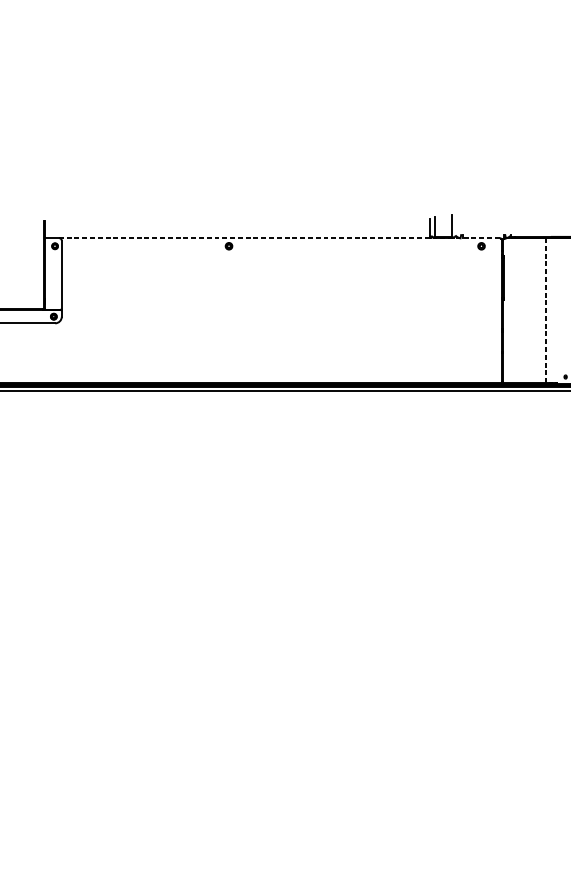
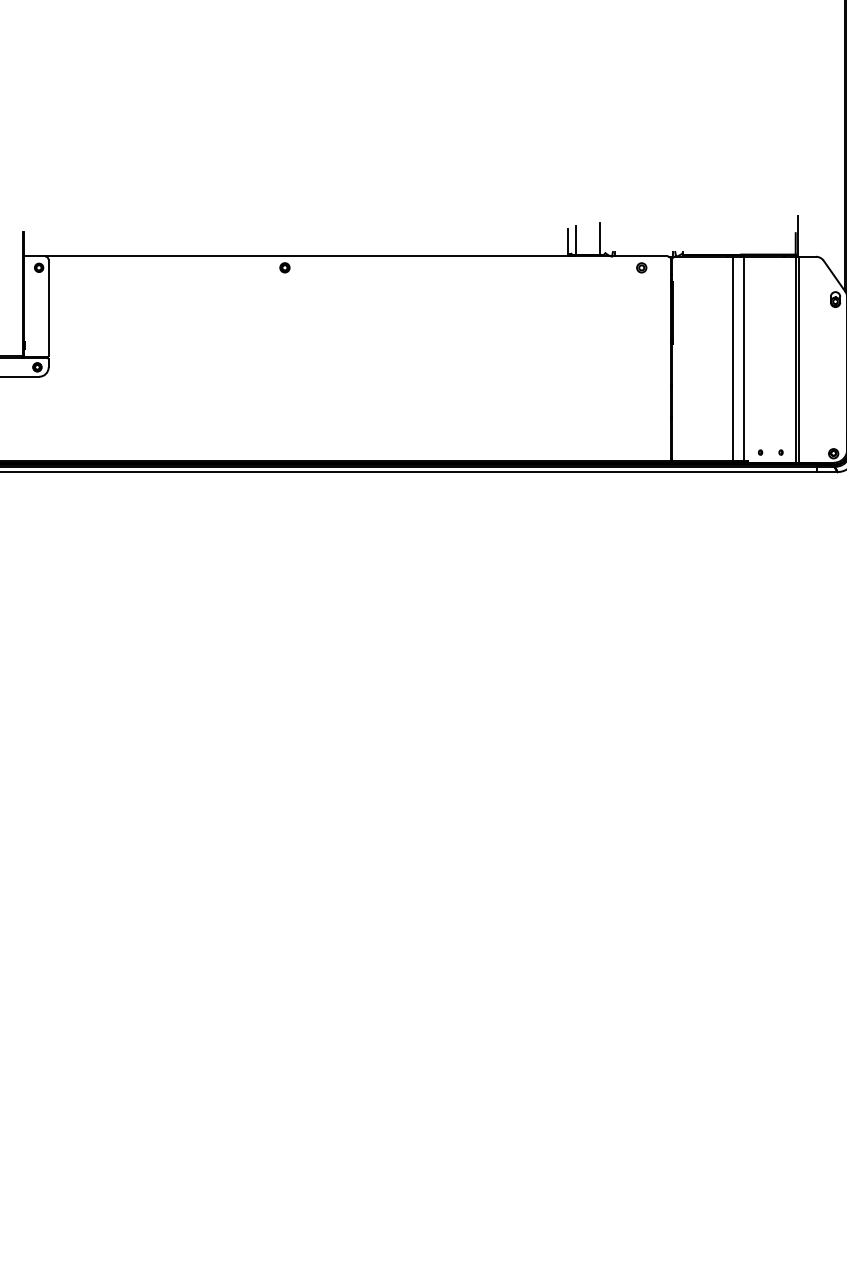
line: (278, 238) -> (355, 256), dashed -> solid
line: (545, 310) -> (732, 358), dashed -> solid
line: (554, 310) -> (744, 358), added

